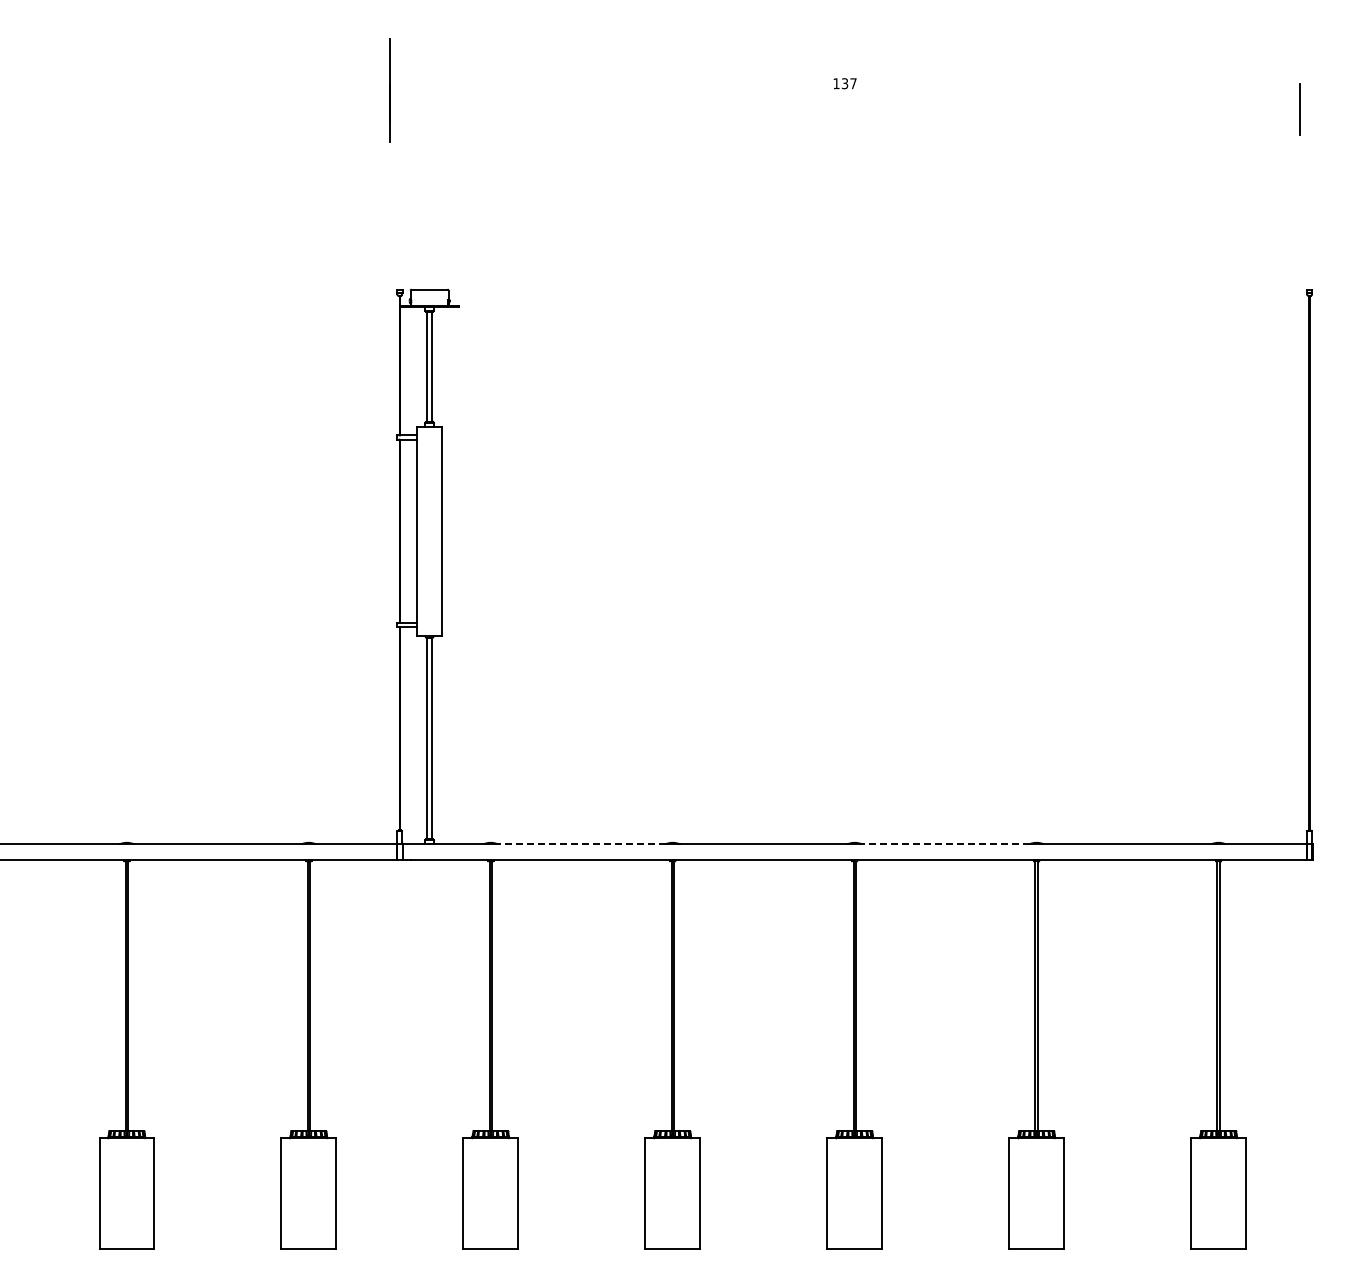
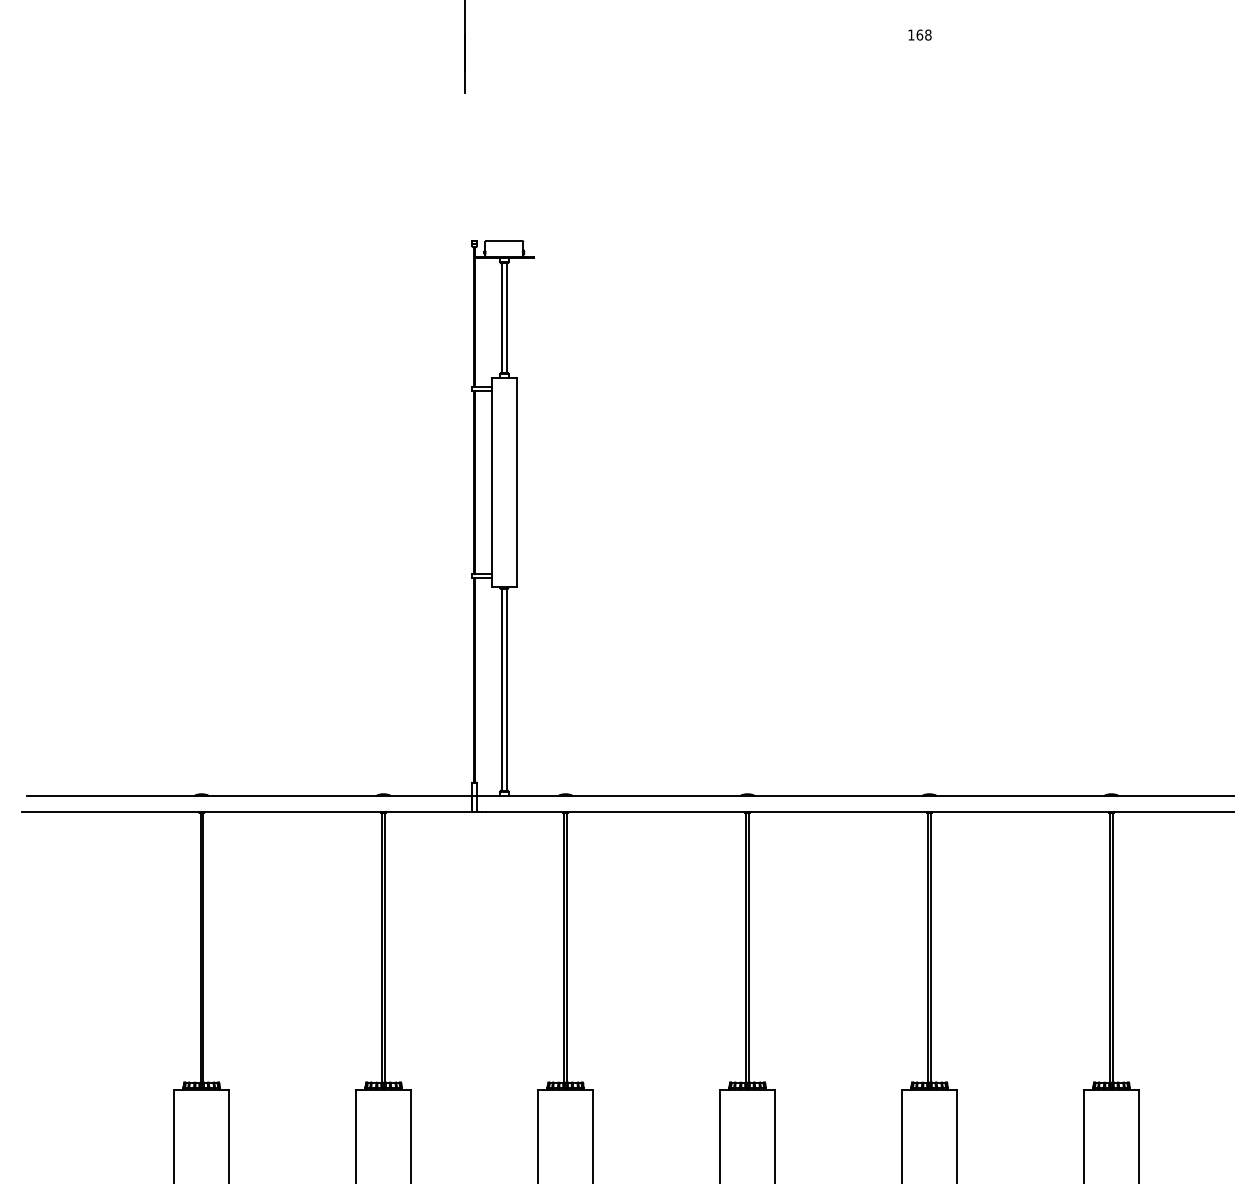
text: (848, 83) -> (923, 34), 137 -> 168
line: (581, 844) -> (656, 795), dashed -> solid
line: (945, 844) -> (1020, 795), dashed -> solid

